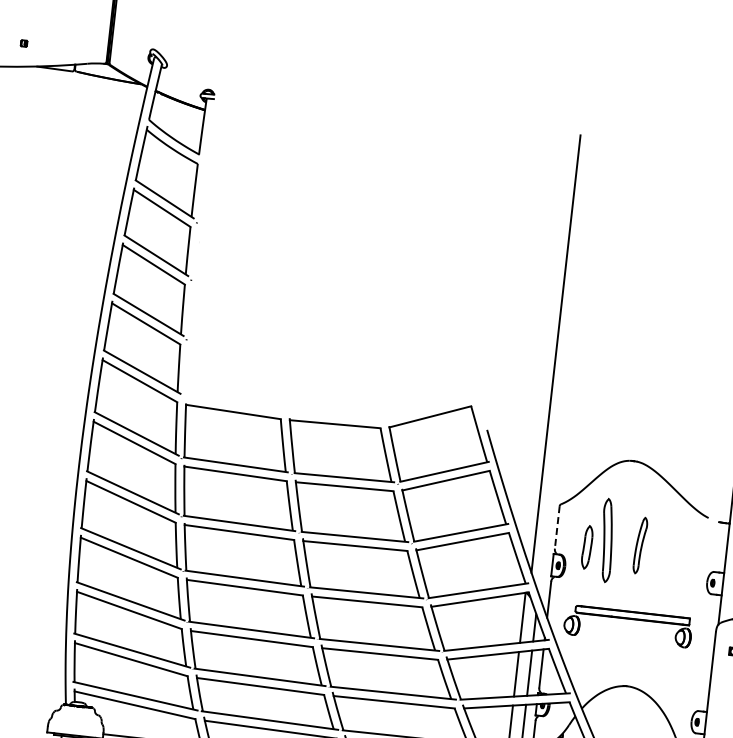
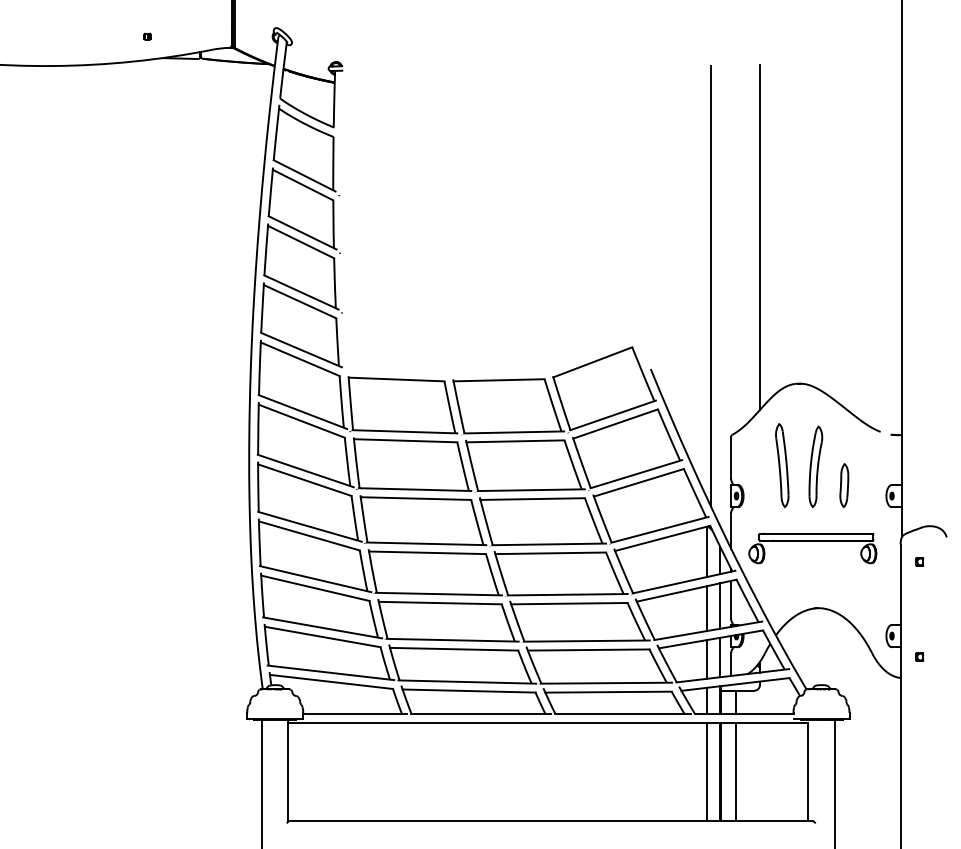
line: (609, 311) -> (759, 237), added
line: (557, 527) -> (731, 458), dashed -> solid
part: (640, 545) -> (815, 466), size x1.43
part: (587, 547) -> (844, 485), moved

